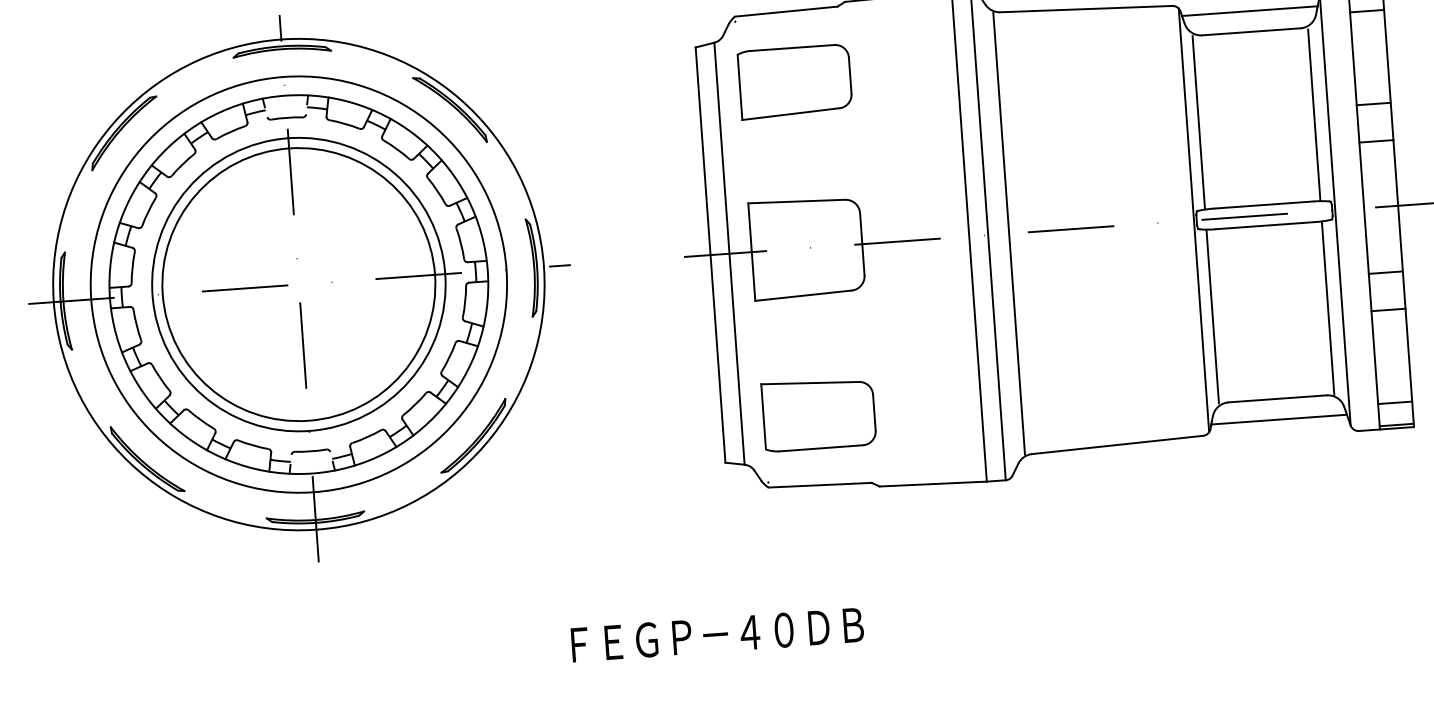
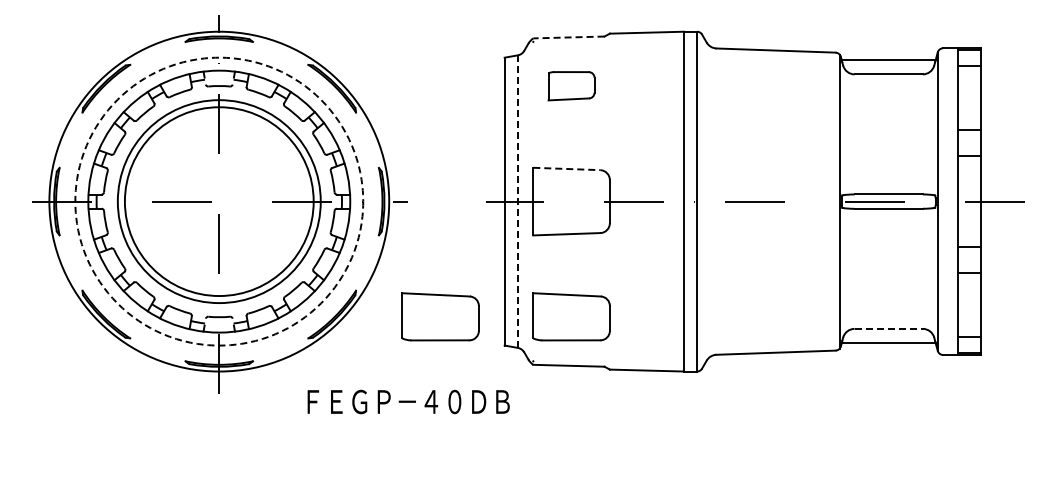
line: (785, 11) -> (568, 37), solid -> dashed
part: (794, 80) -> (571, 85), size x0.6
line: (1313, 114) -> (927, 134), removed
line: (1198, 122) -> (847, 134), removed
line: (796, 200) -> (566, 168), solid -> dashed
line: (1008, 233) -> (711, 201), removed
line: (729, 253) -> (517, 201), solid -> dashed
circle: (299, 284) -> (219, 201), solid -> dashed
line: (1327, 307) -> (927, 268), removed
line: (1211, 316) -> (847, 268), removed
line: (1278, 398) -> (889, 328), solid -> dashed
part: (629, 427) -> (440, 316), added
text: (717, 634) -> (408, 401), moved

